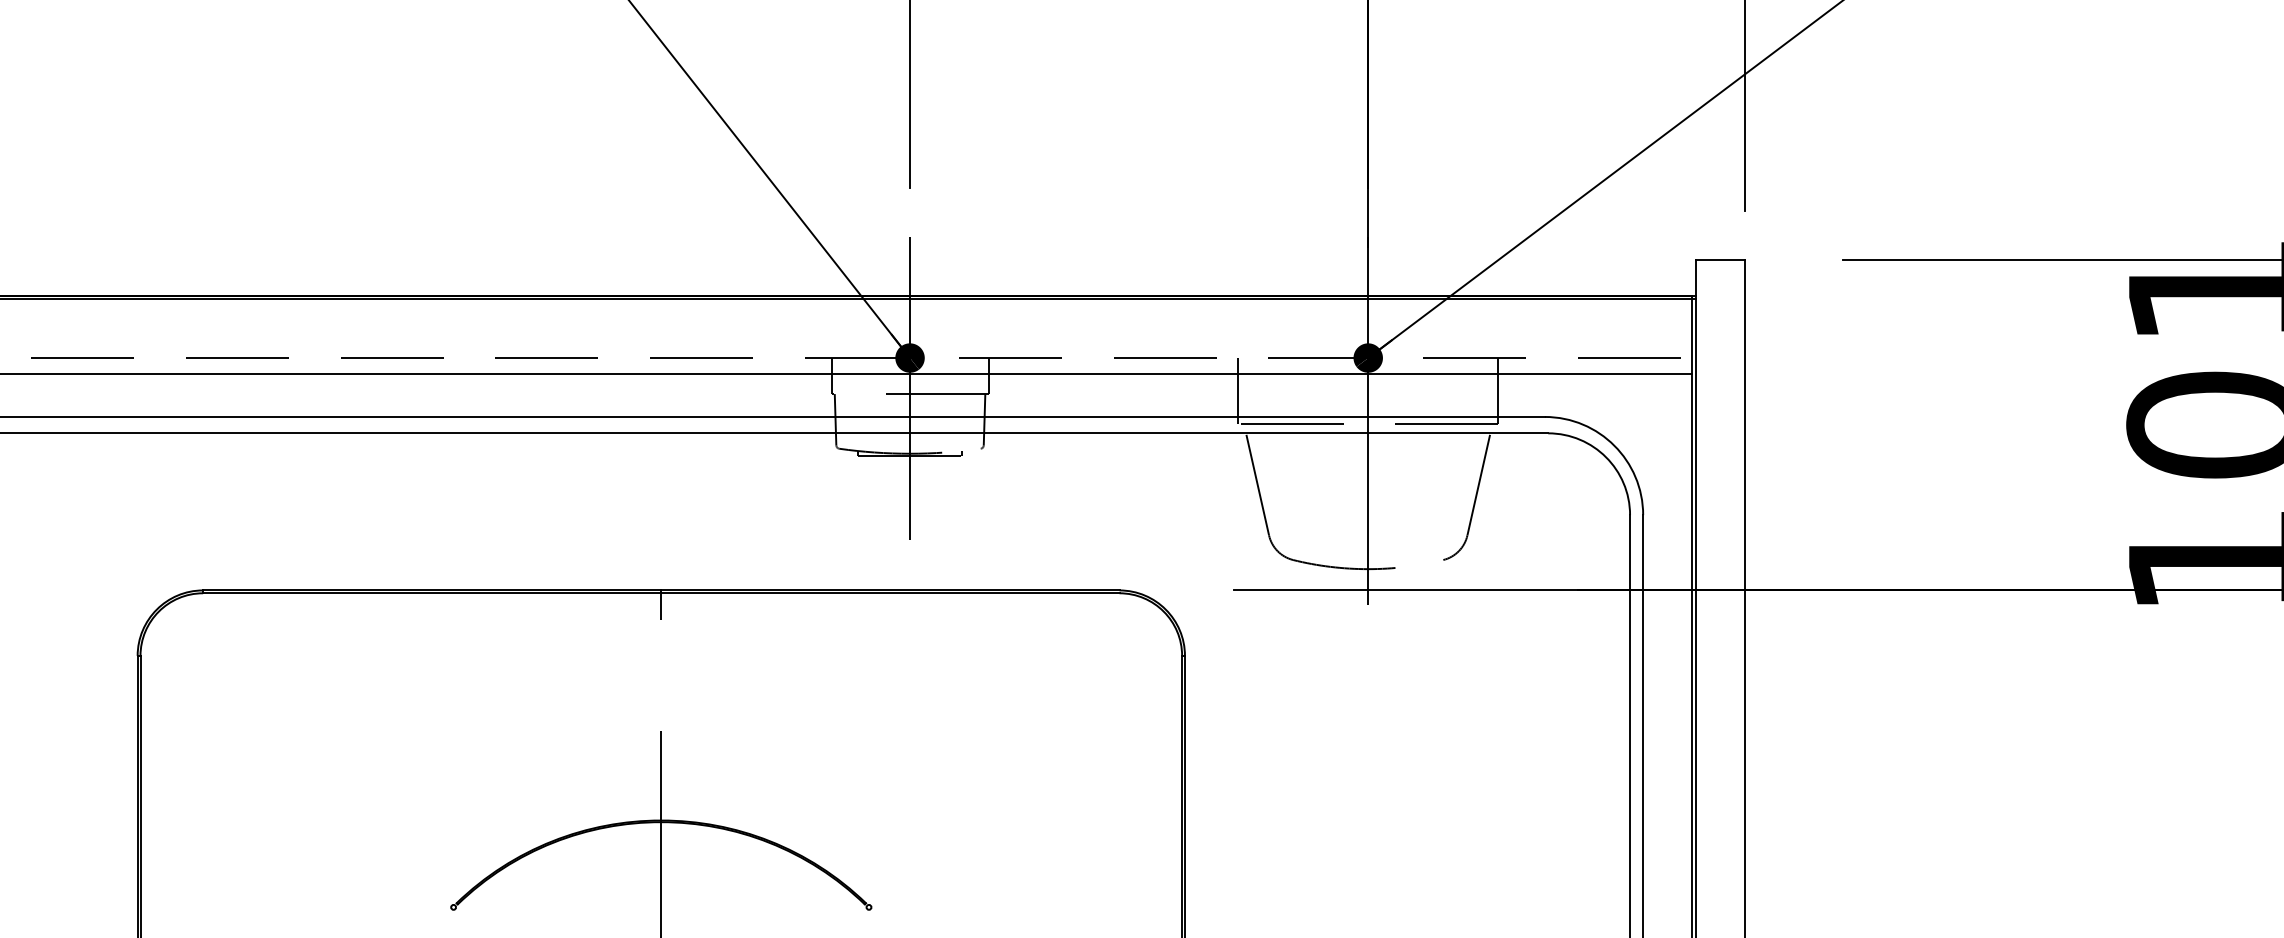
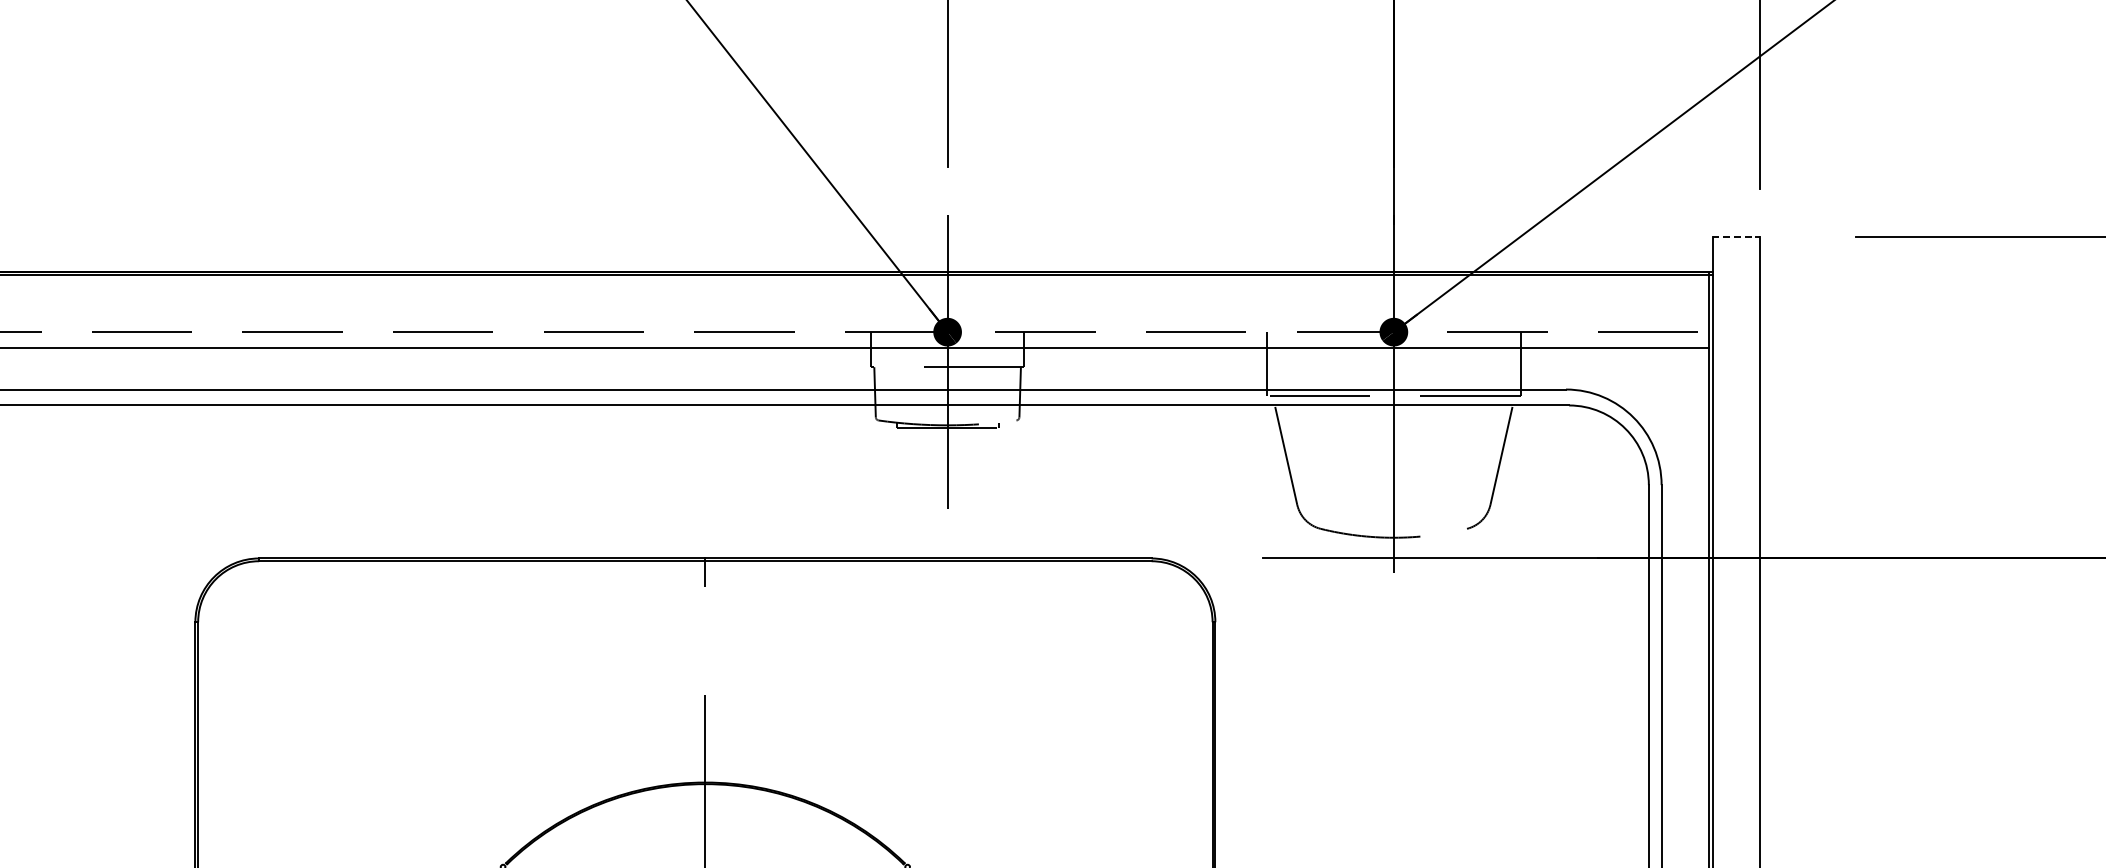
line: (1720, 259) -> (1736, 236), solid -> dashed

